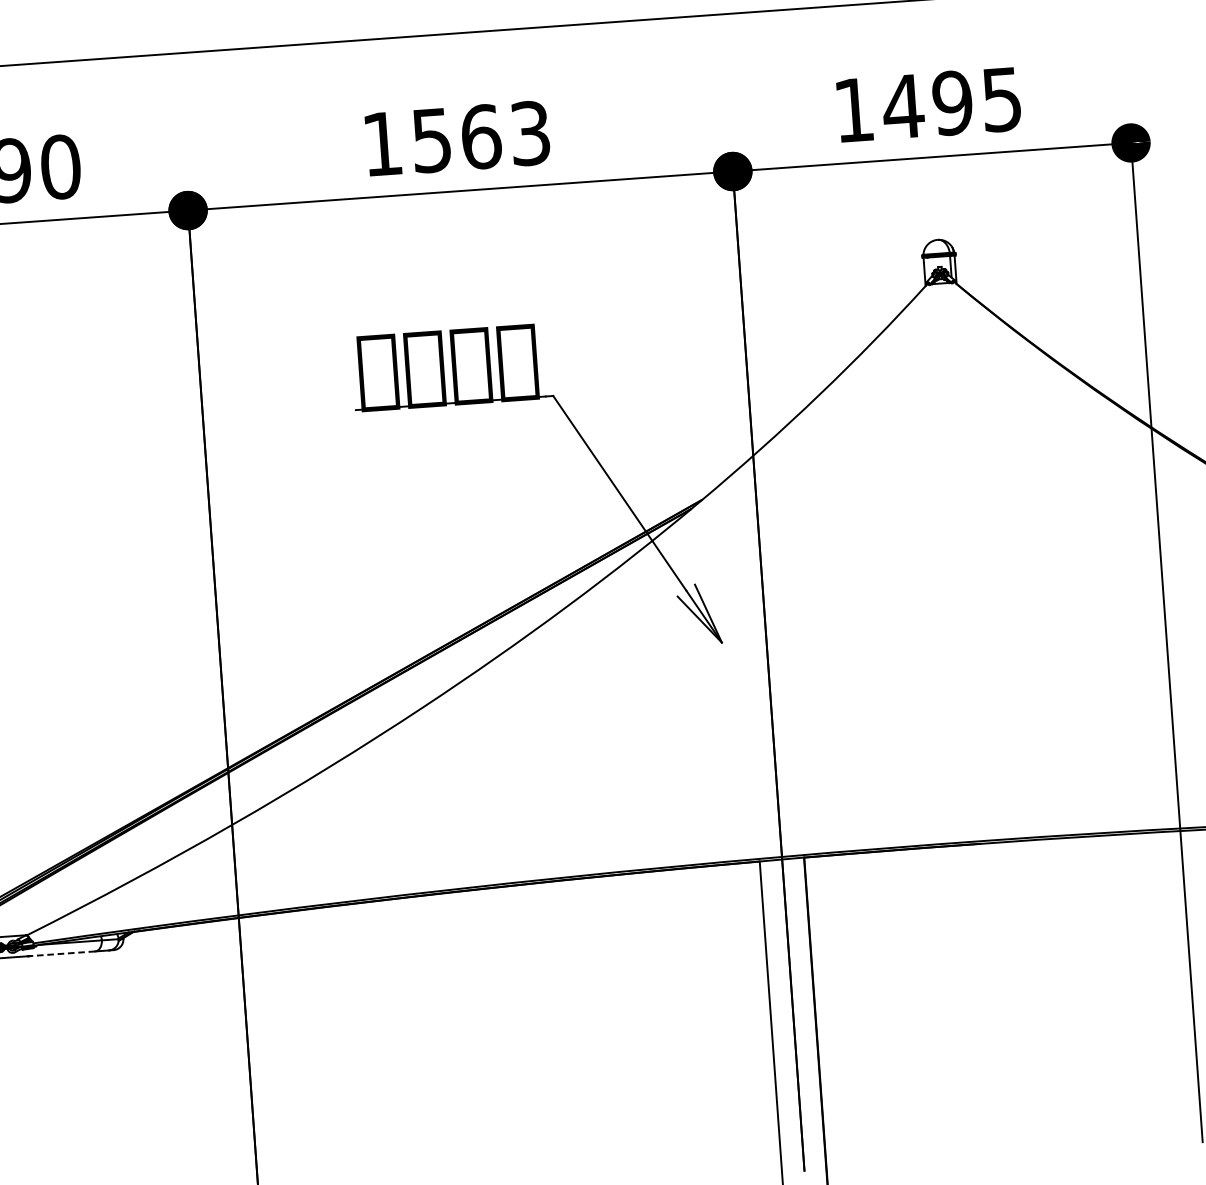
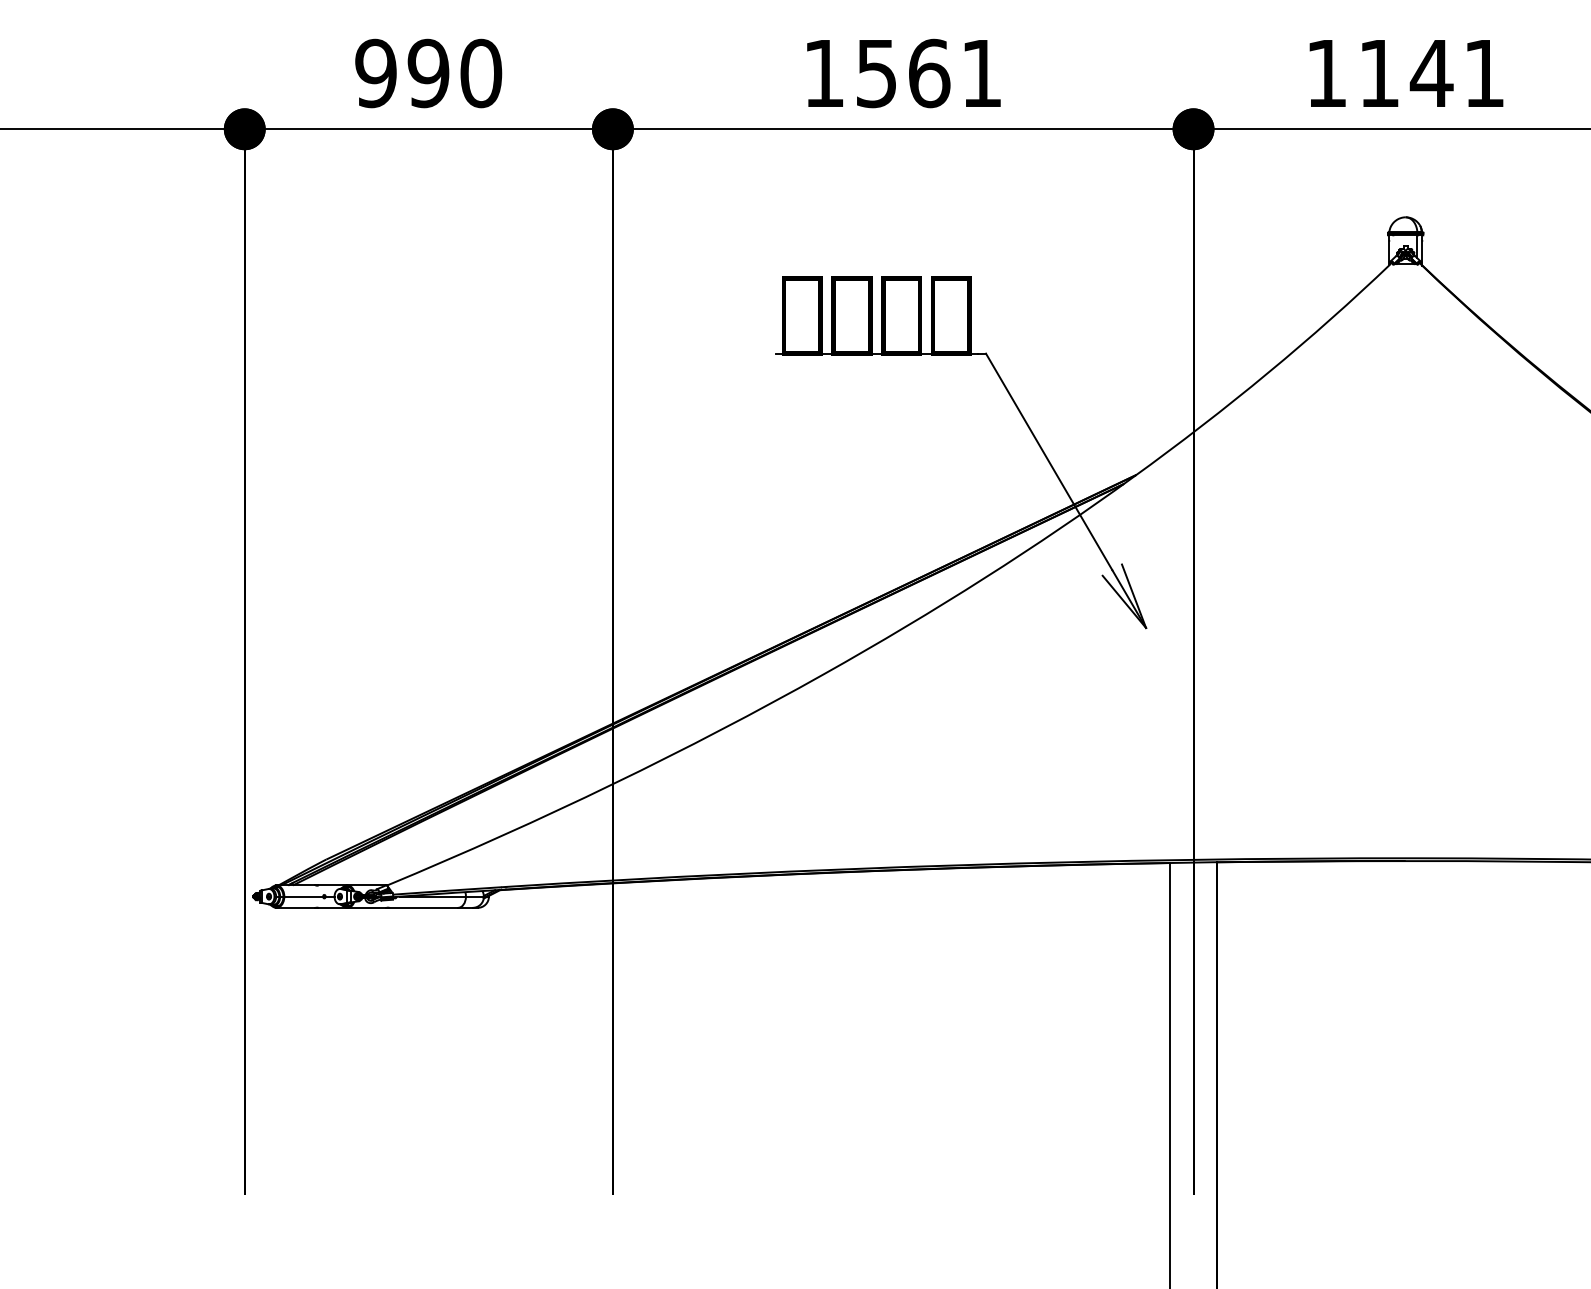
text: (951, 103) -> (1430, 73), 1495 -> 1141
text: (530, 133) -> (981, 73), 1563 -> 1561
line: (62, 953) -> (423, 907), dashed -> solid

